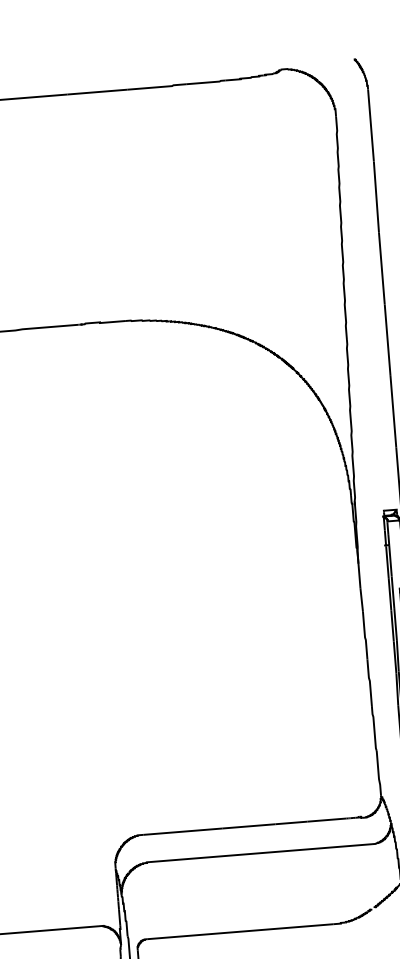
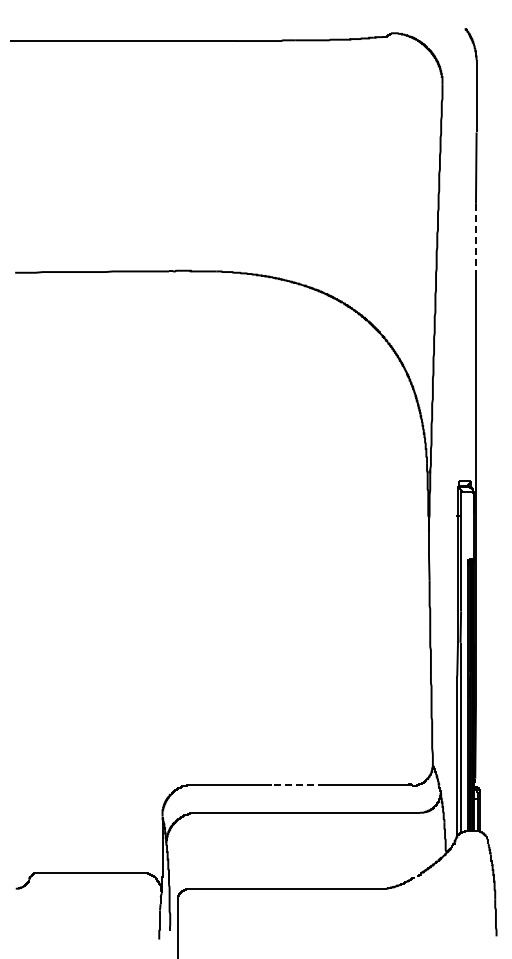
line: (381, 269) -> (475, 240), solid -> dashed
line: (248, 826) -> (298, 785), solid -> dashed

